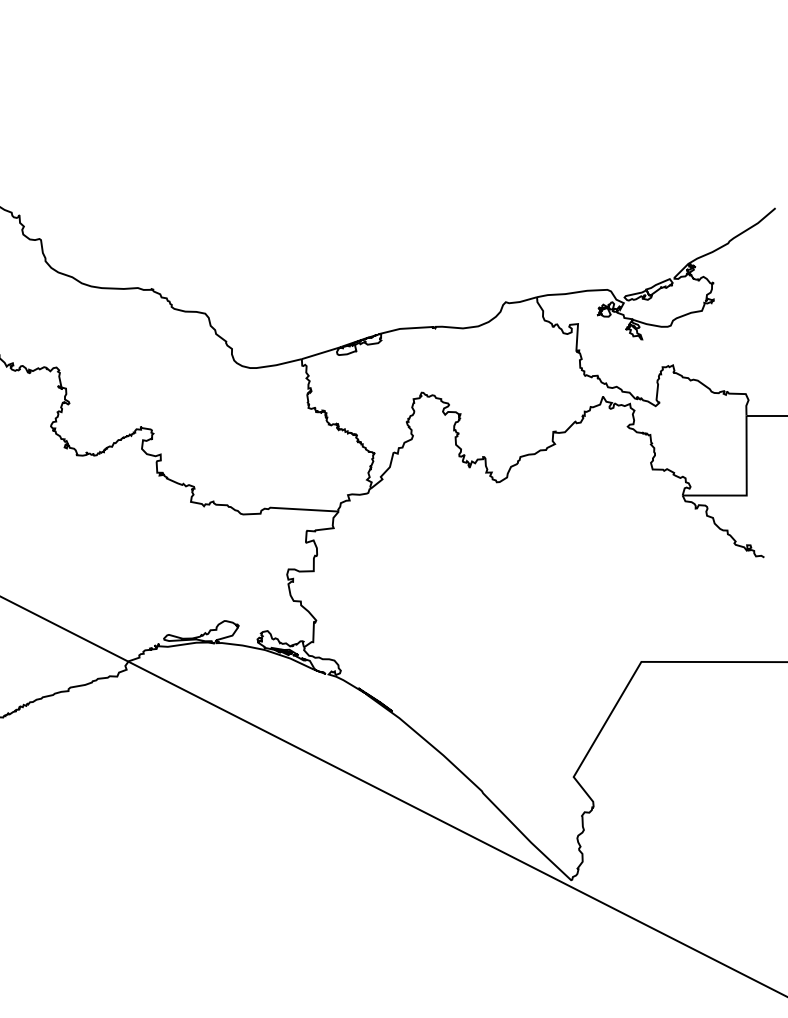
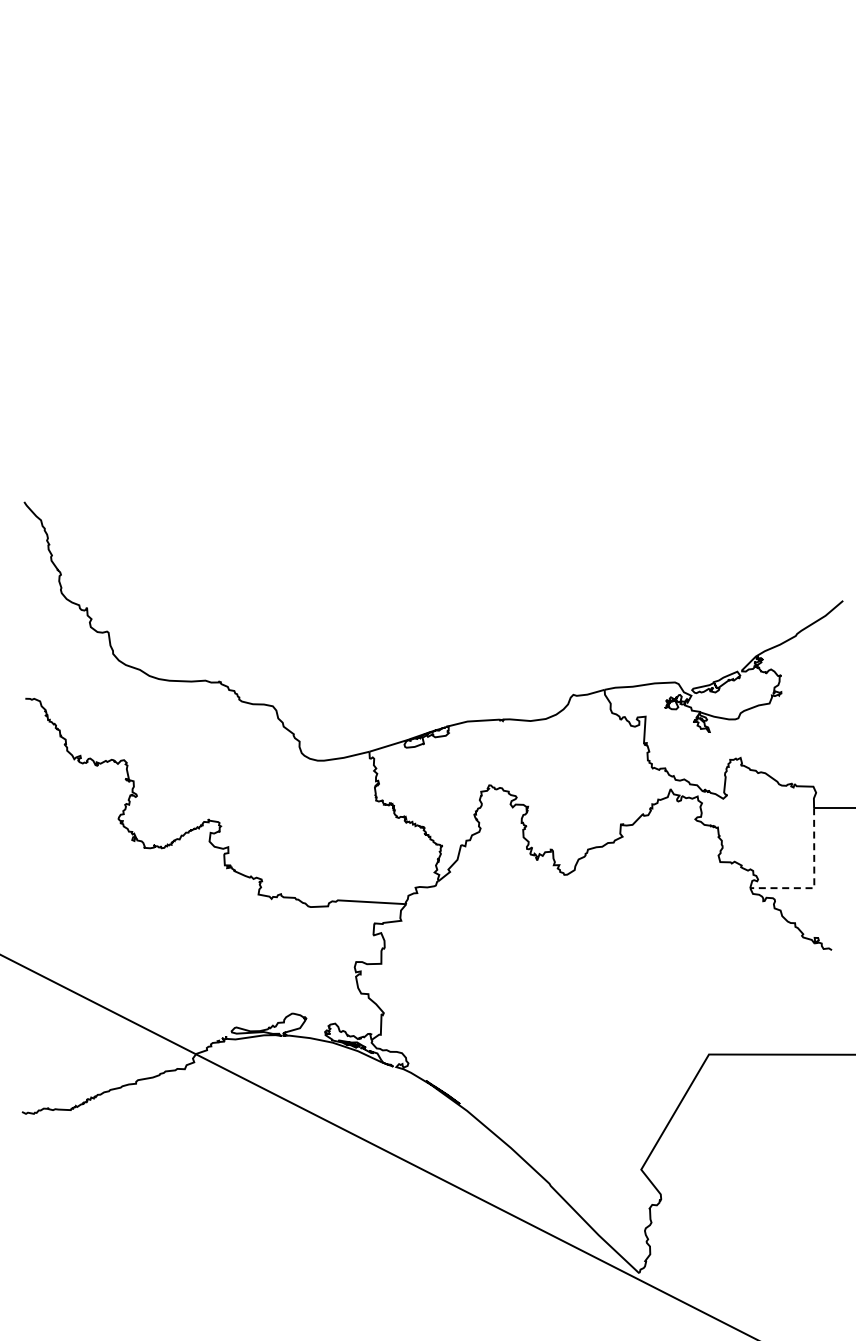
line: (746, 488) -> (814, 881), solid -> dashed

